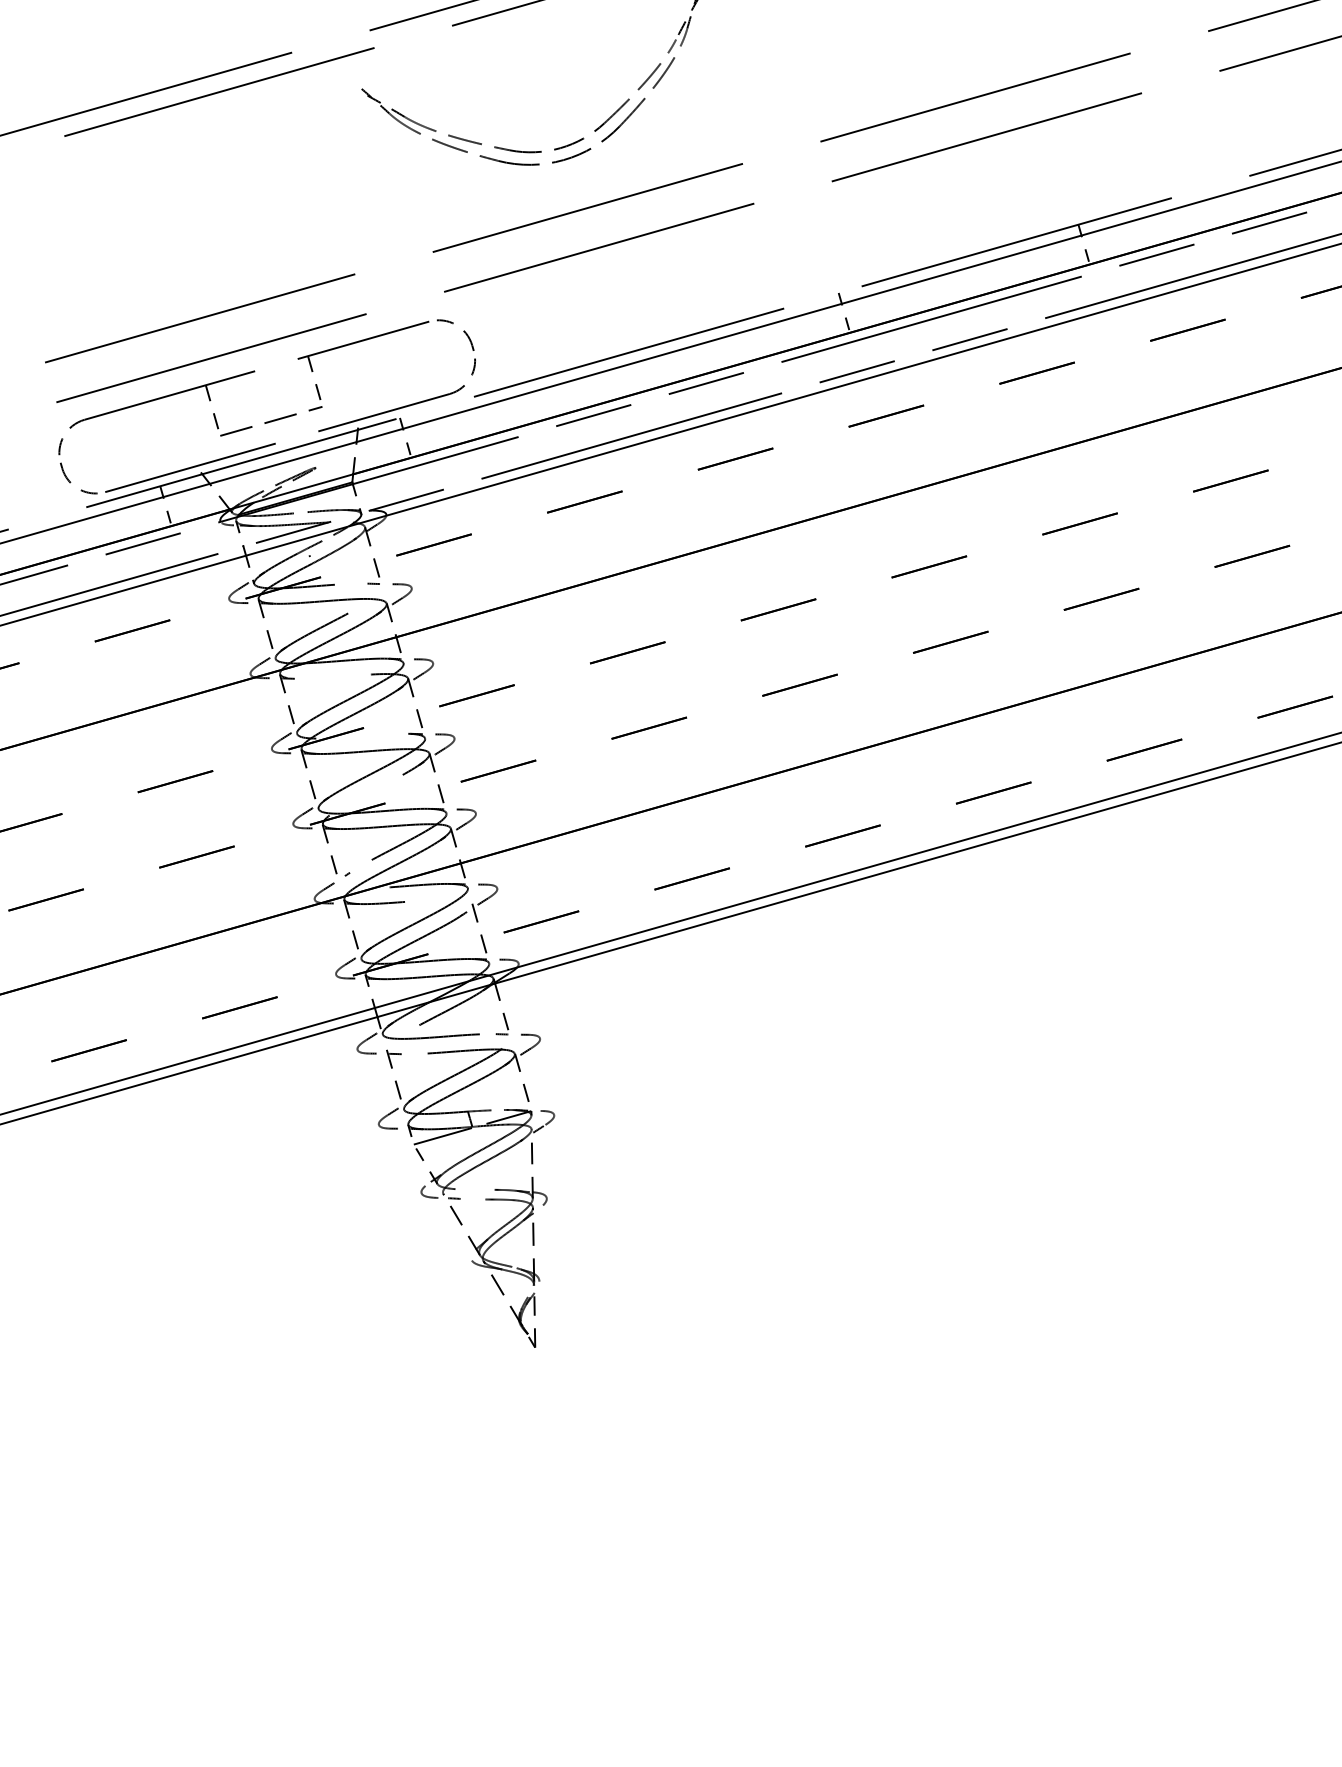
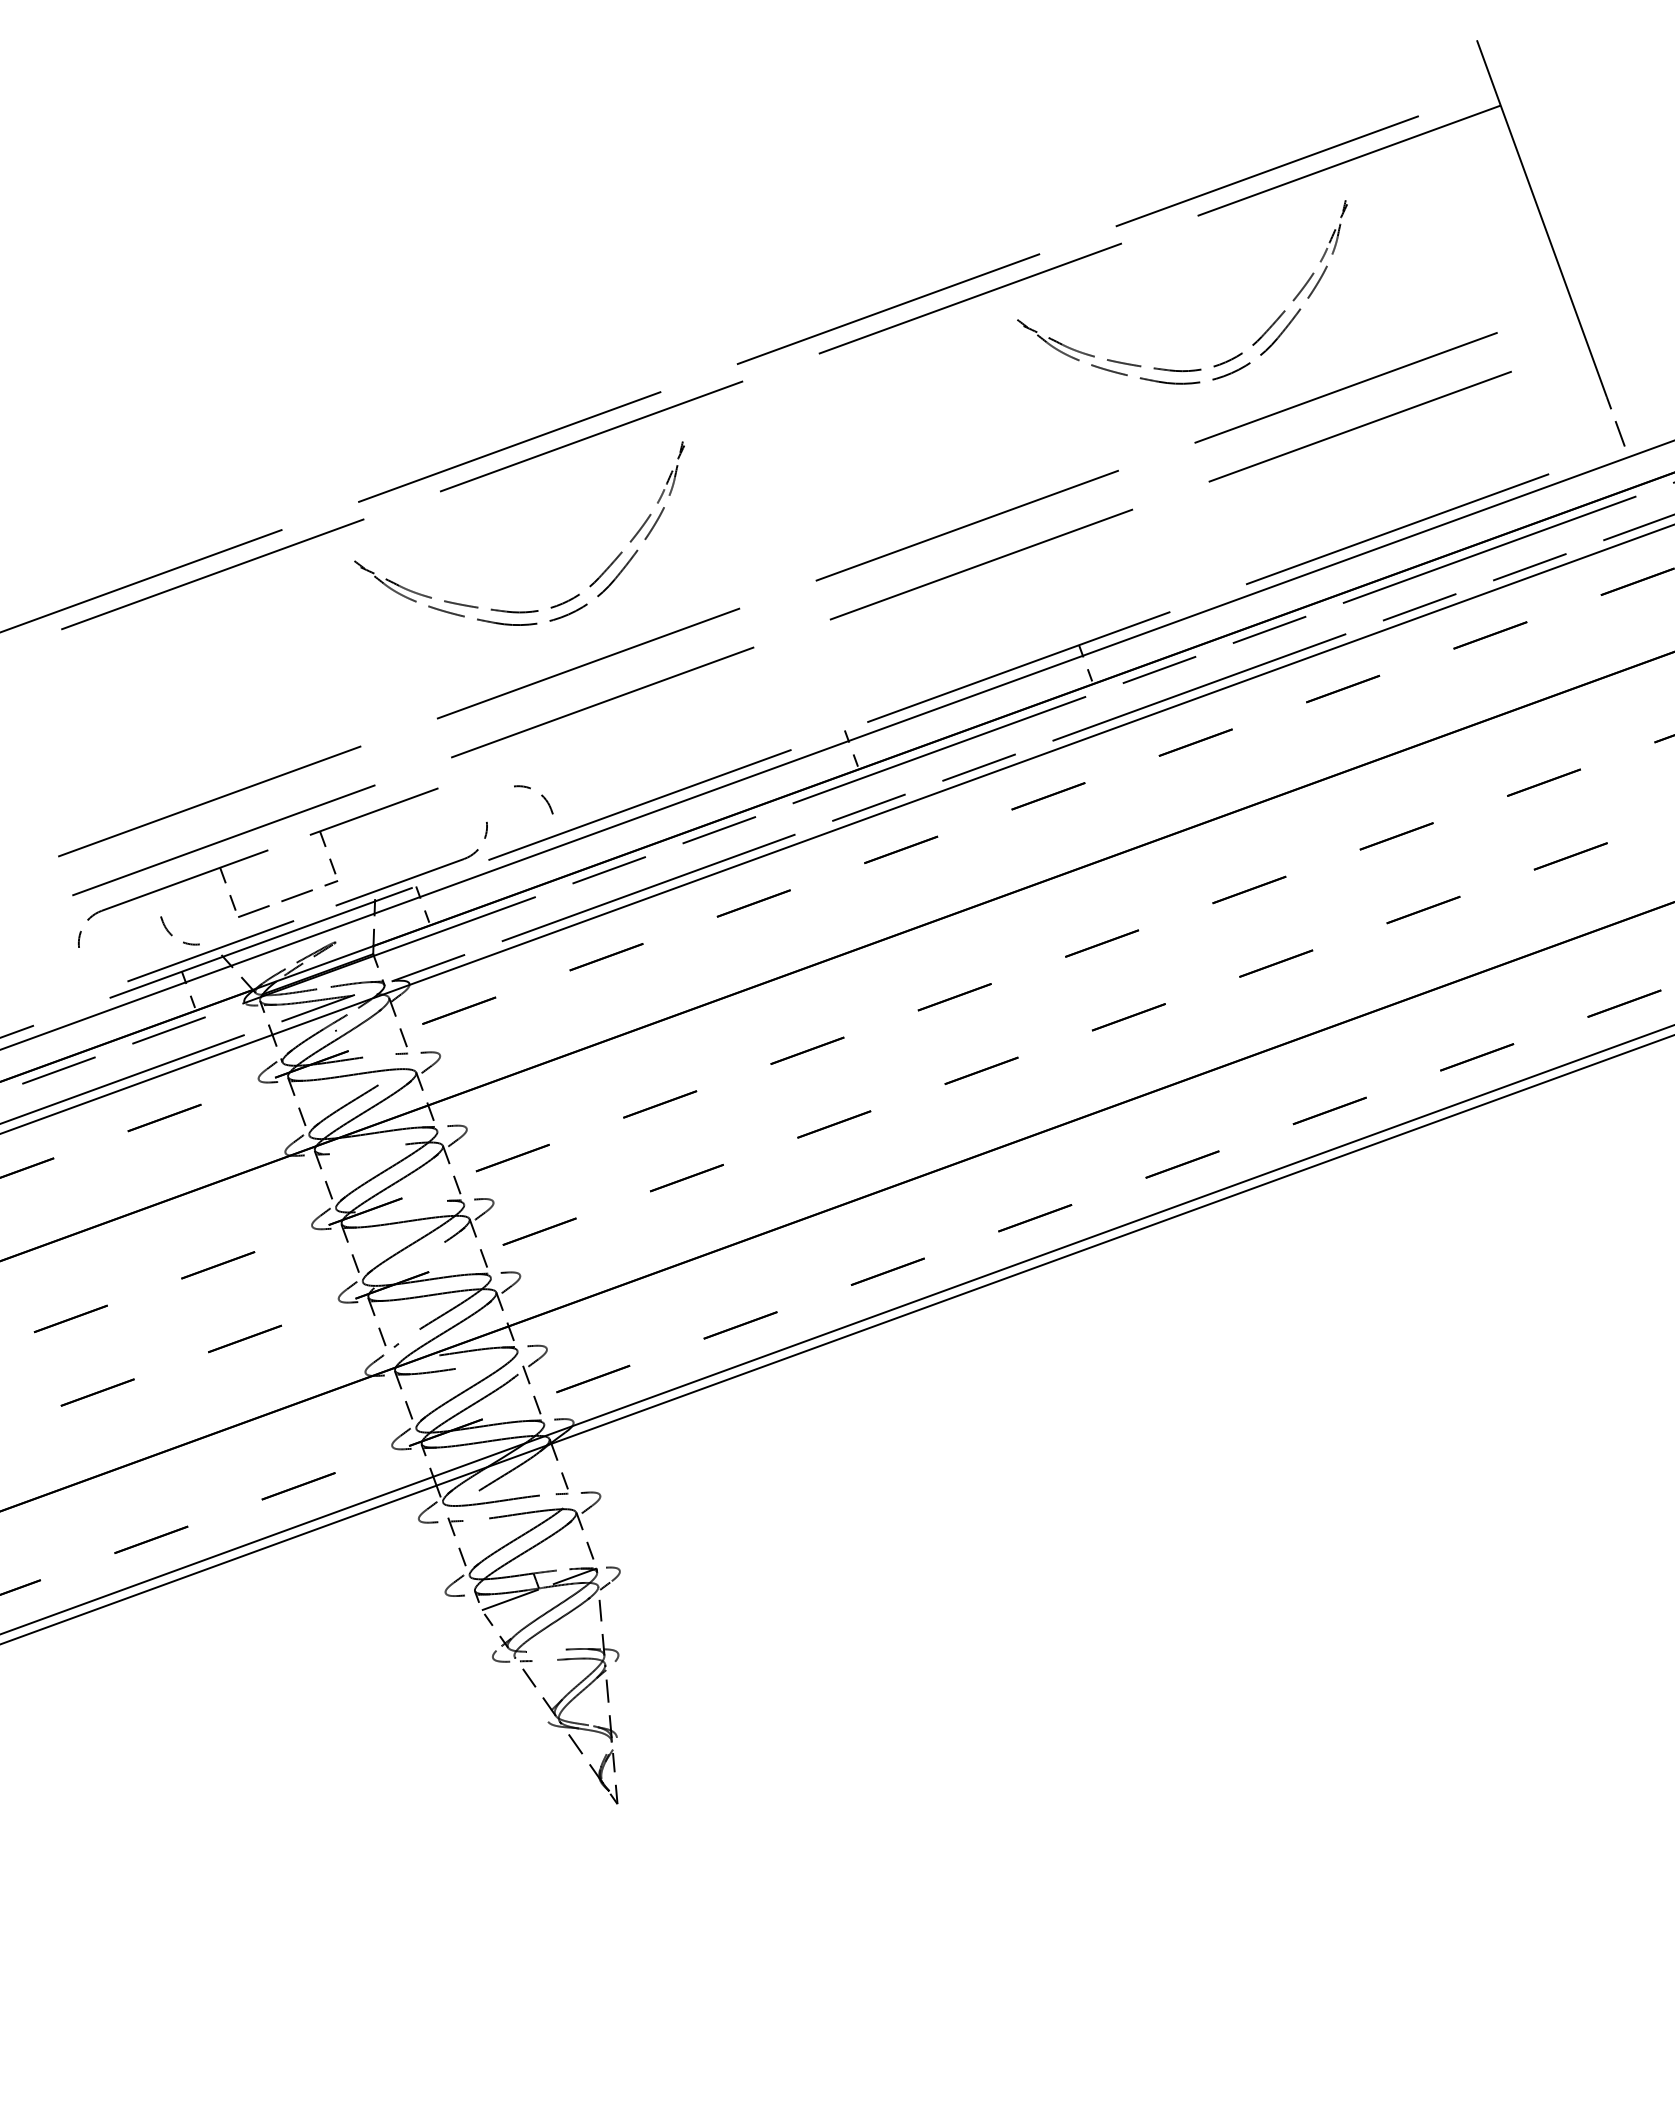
part: (463, 332) -> (541, 796), moved
part: (70, 481) -> (172, 934), moved

